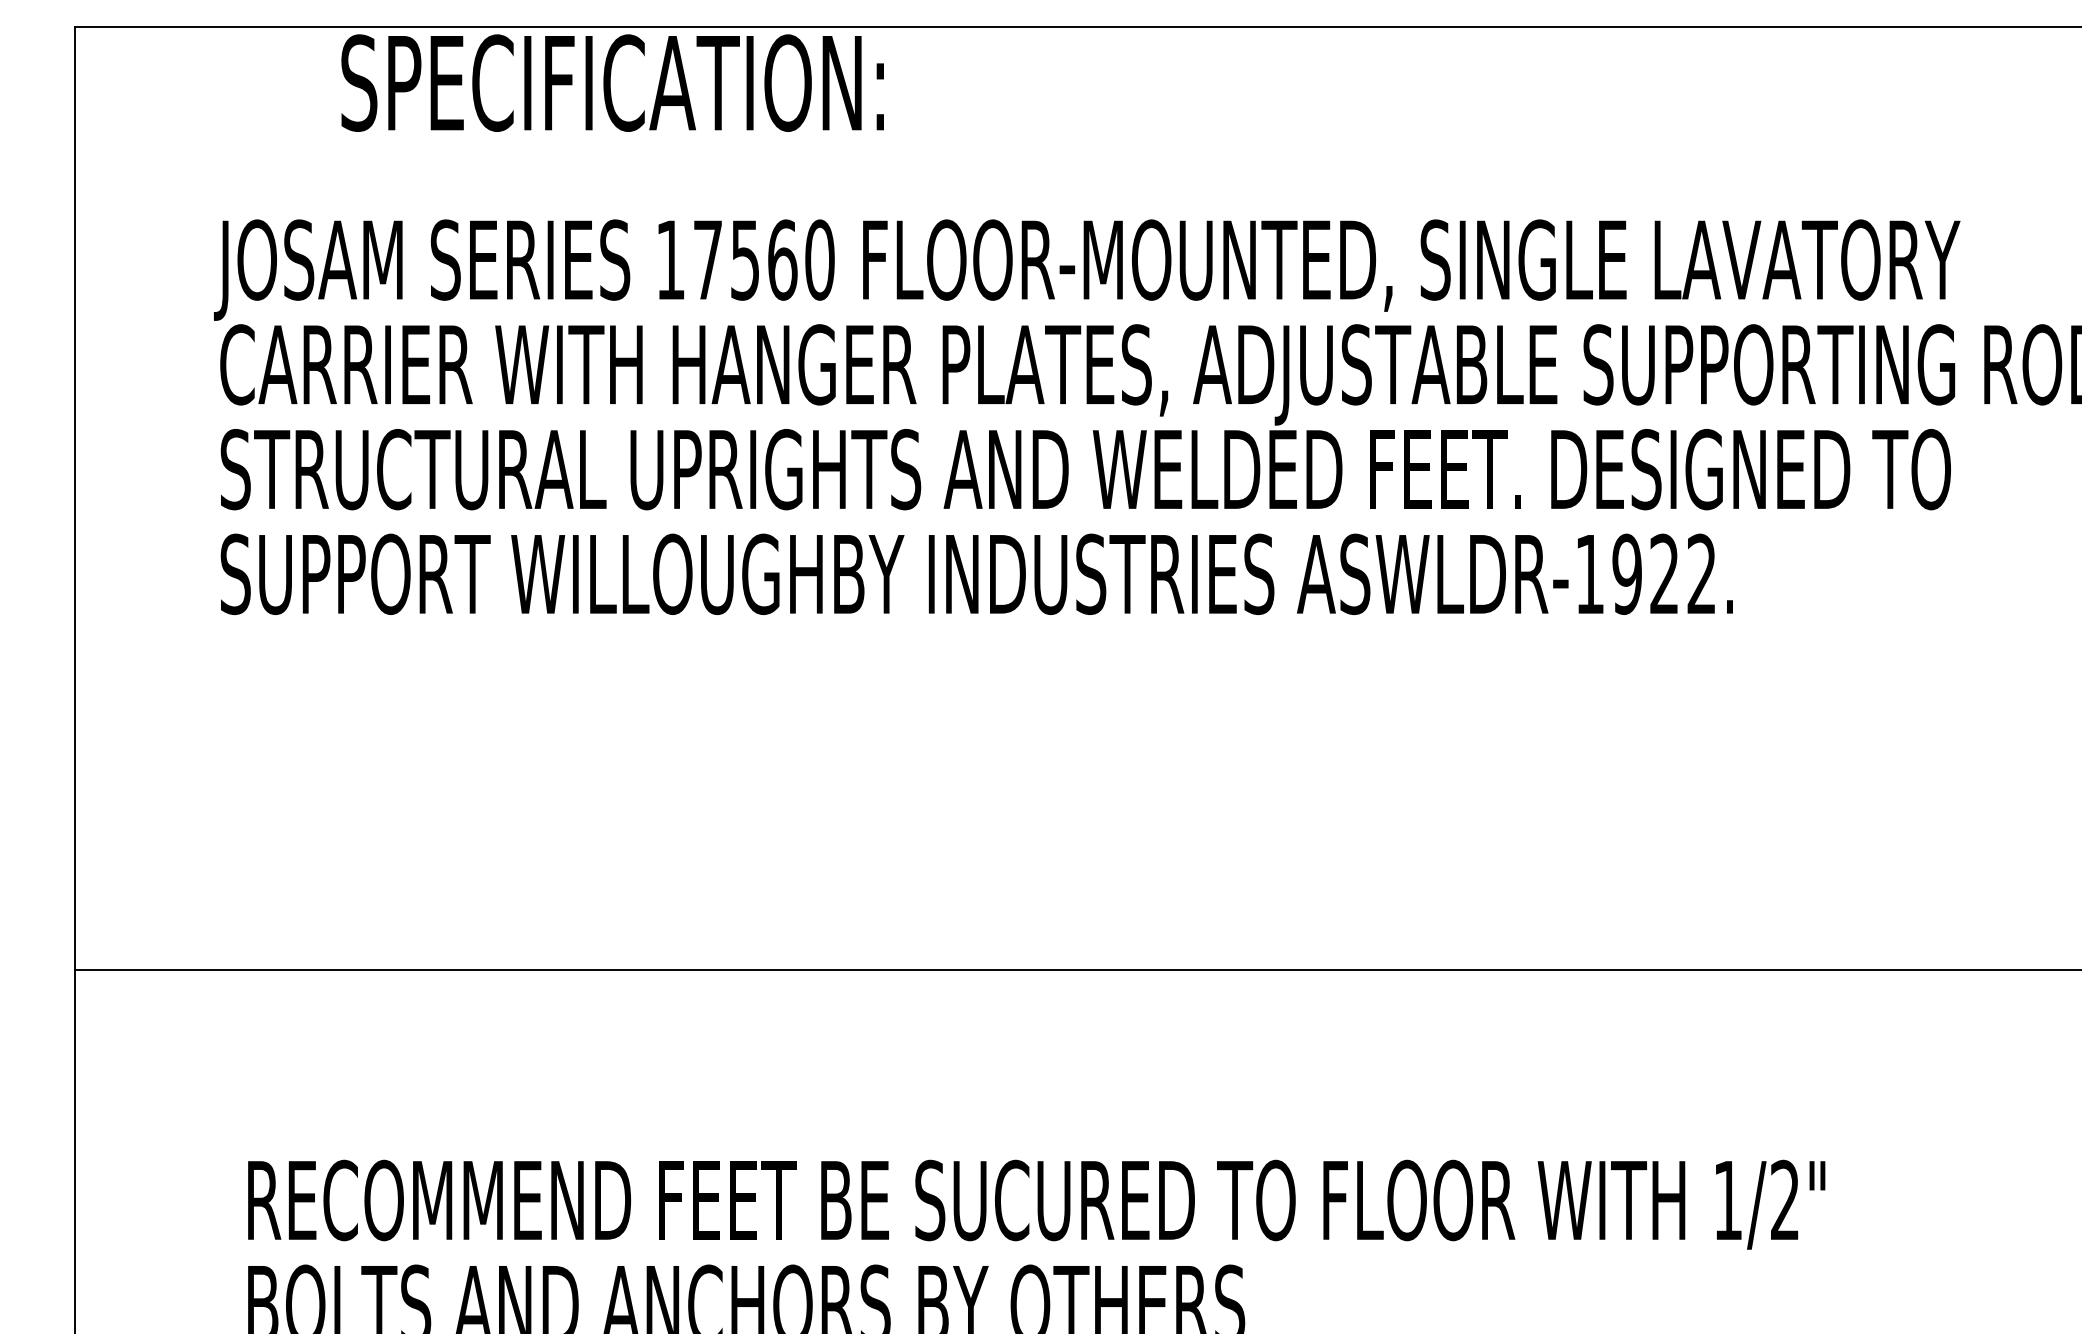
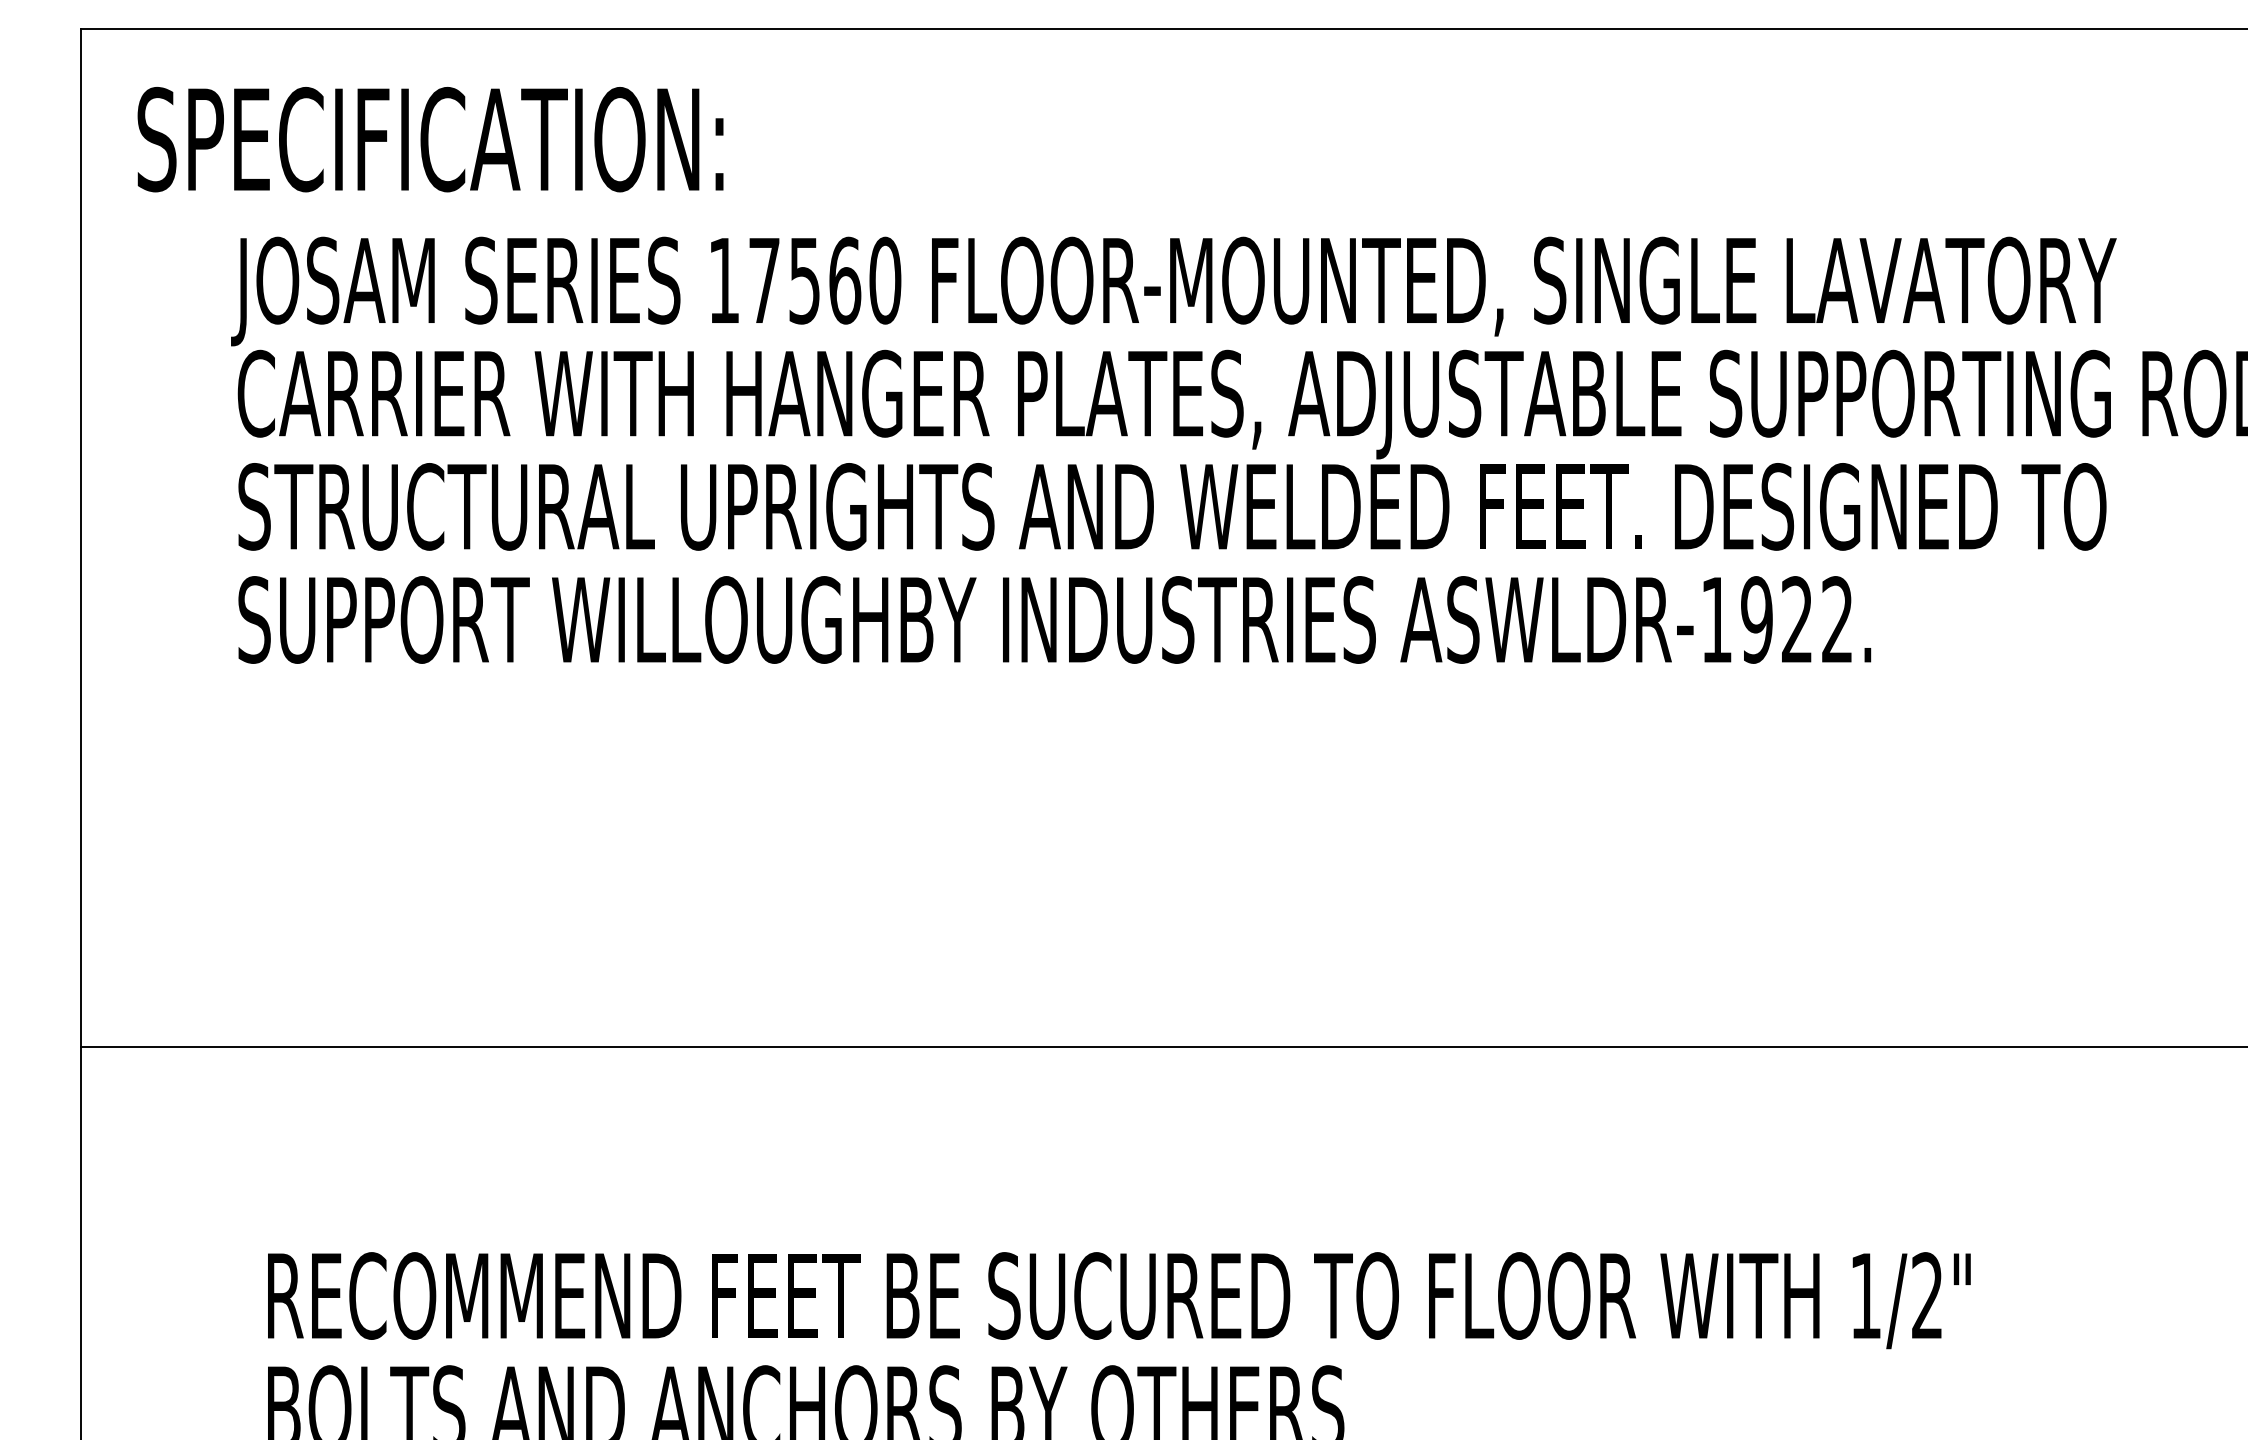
text: (612, 83) -> (430, 139), moved

